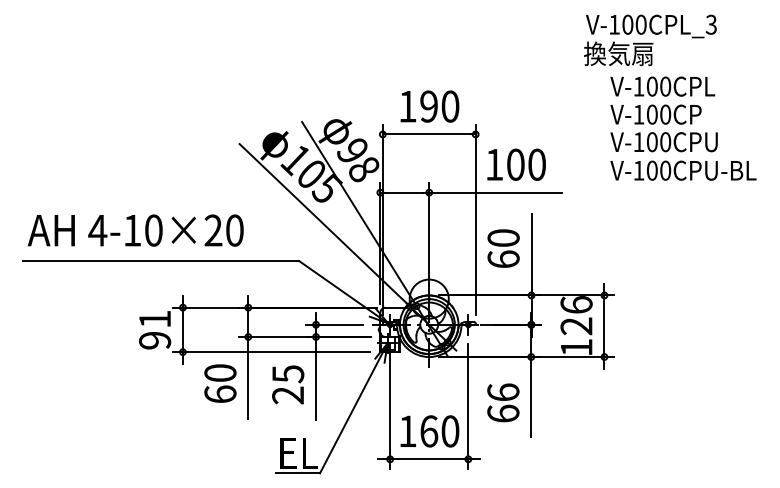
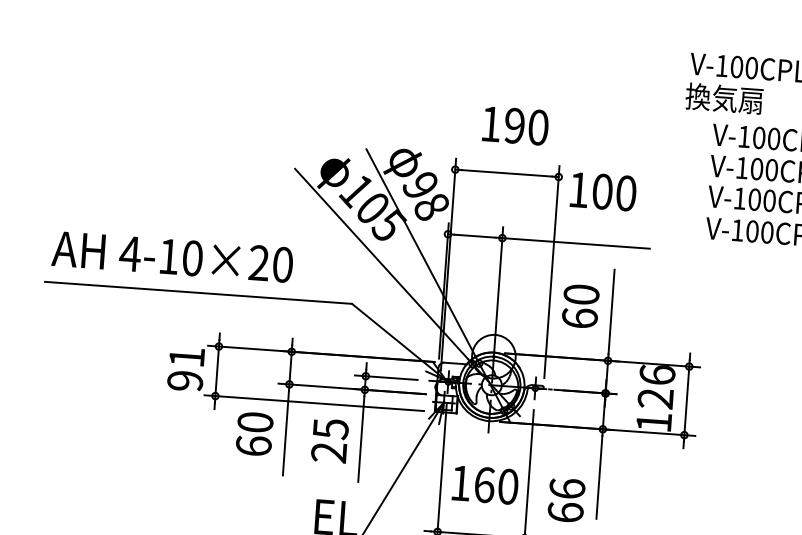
text: (429, 106) -> (515, 125), moved
text: (516, 164) -> (603, 191), moved
text: (503, 402) -> (566, 499), moved
text: (429, 431) -> (484, 485), moved

